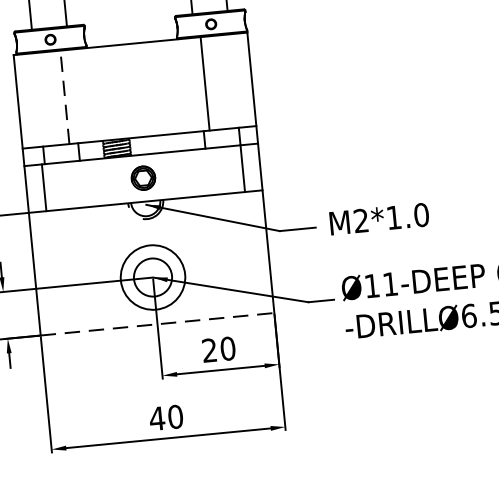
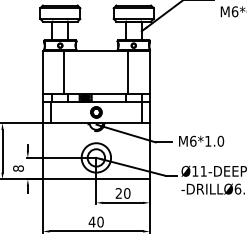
line: (65, 95) -> (64, 71), dashed -> solid
text: (361, 219) -> (193, 140), M2*1.0 -> M6*1.0
line: (157, 324) -> (96, 179), dashed -> solid

